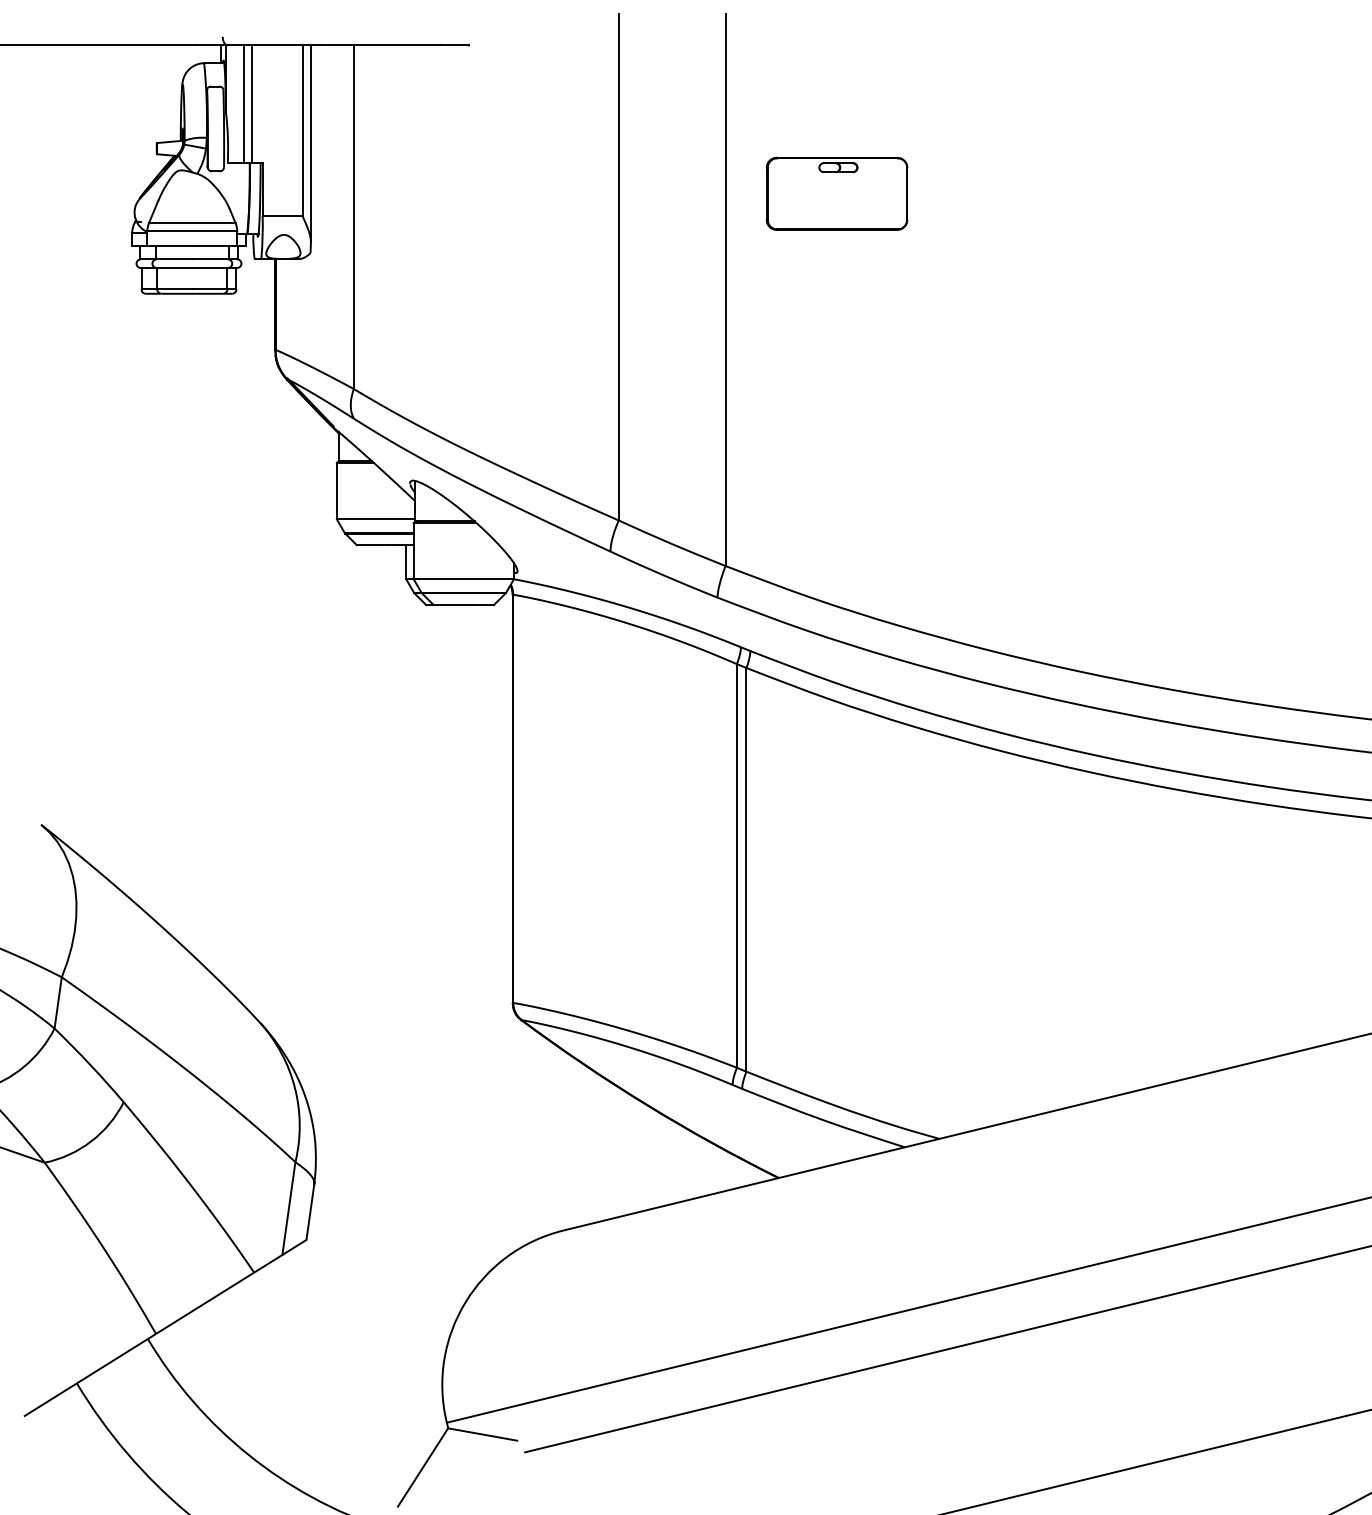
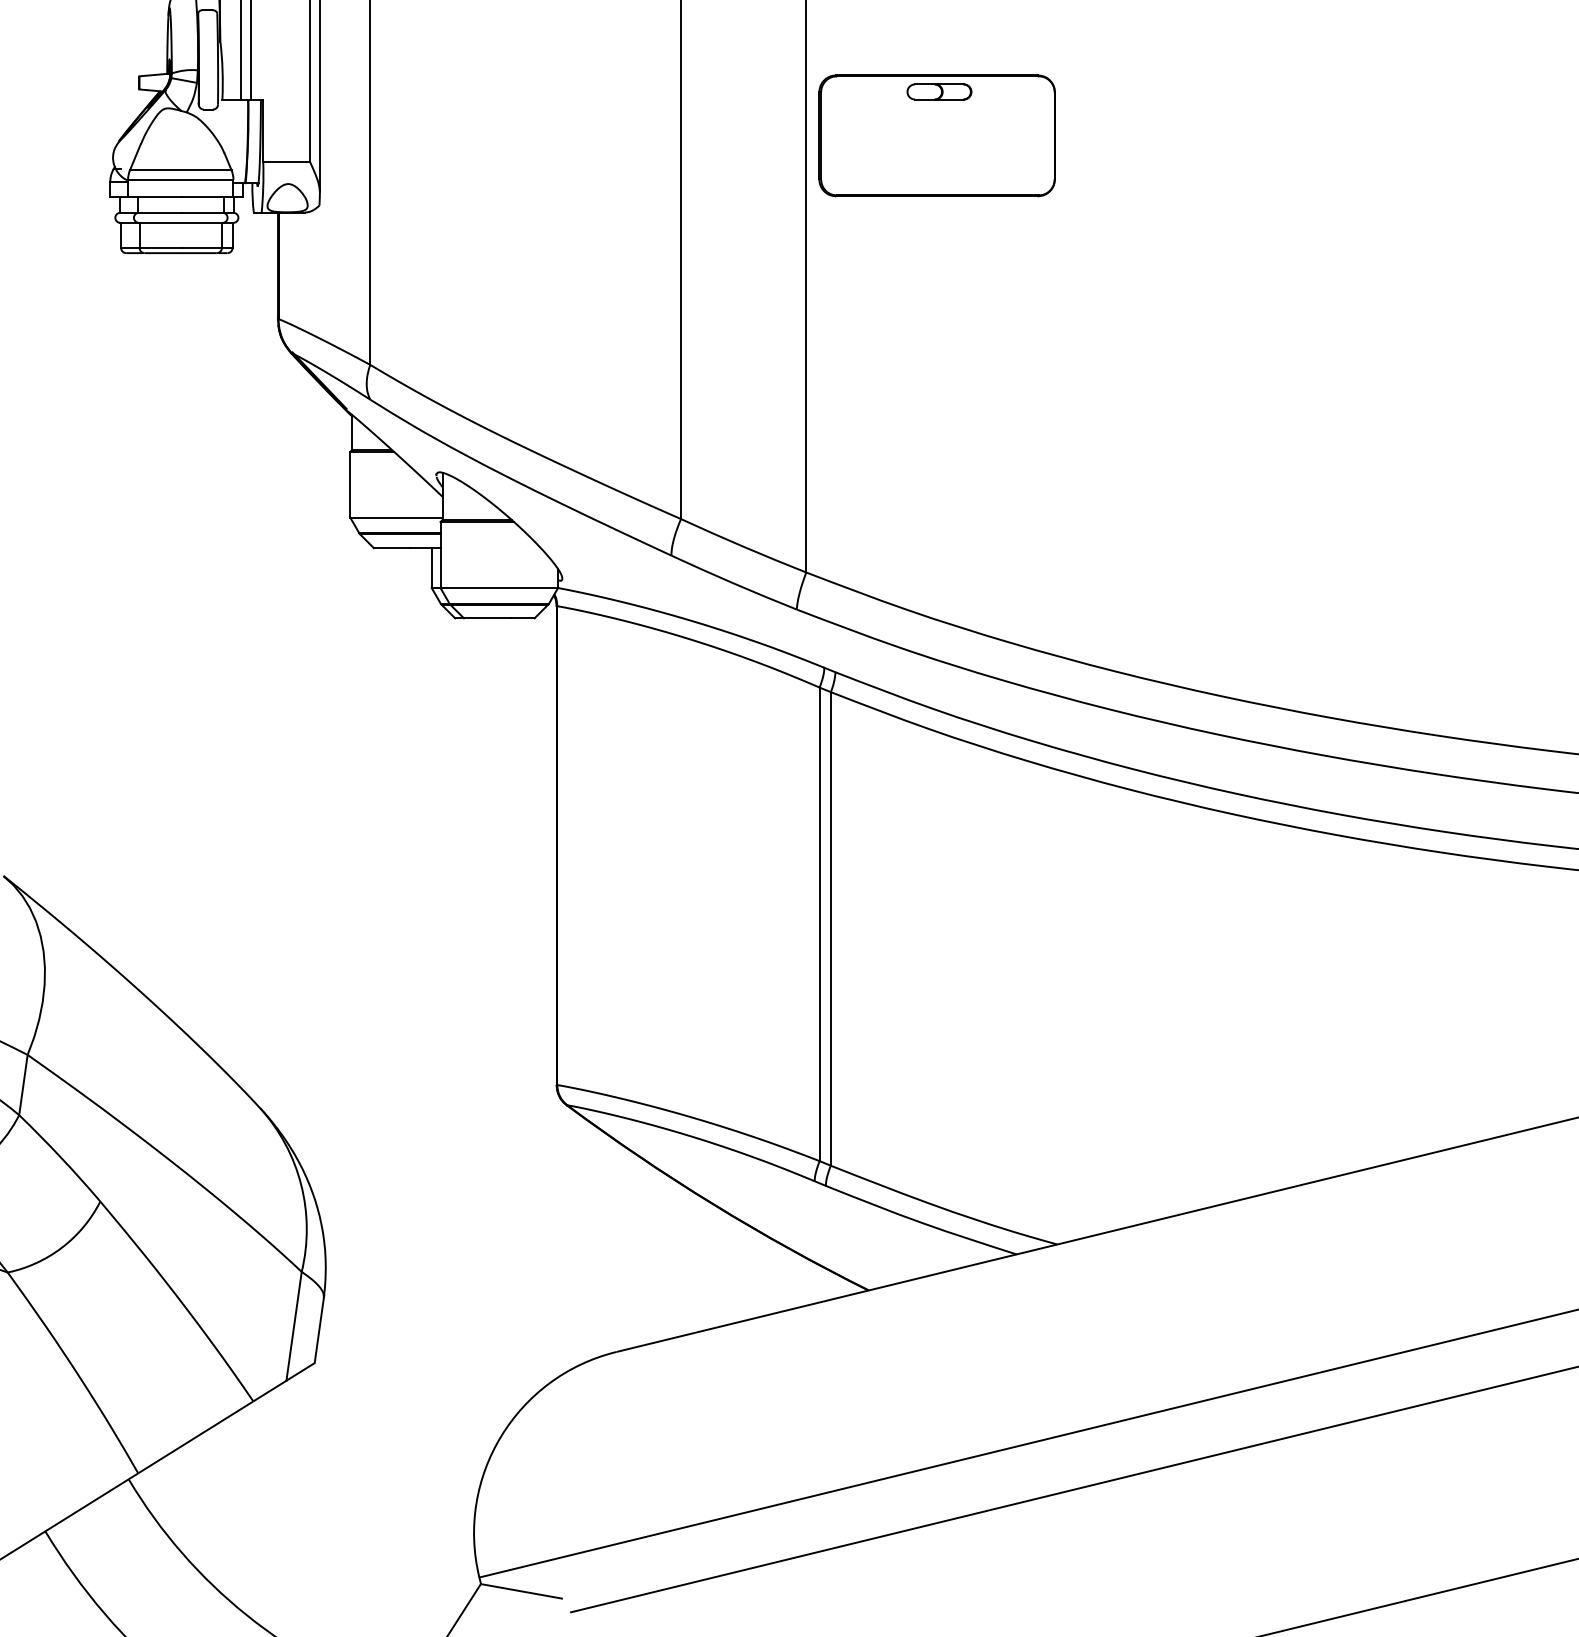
part: (836, 193) -> (936, 135), size x1.43

